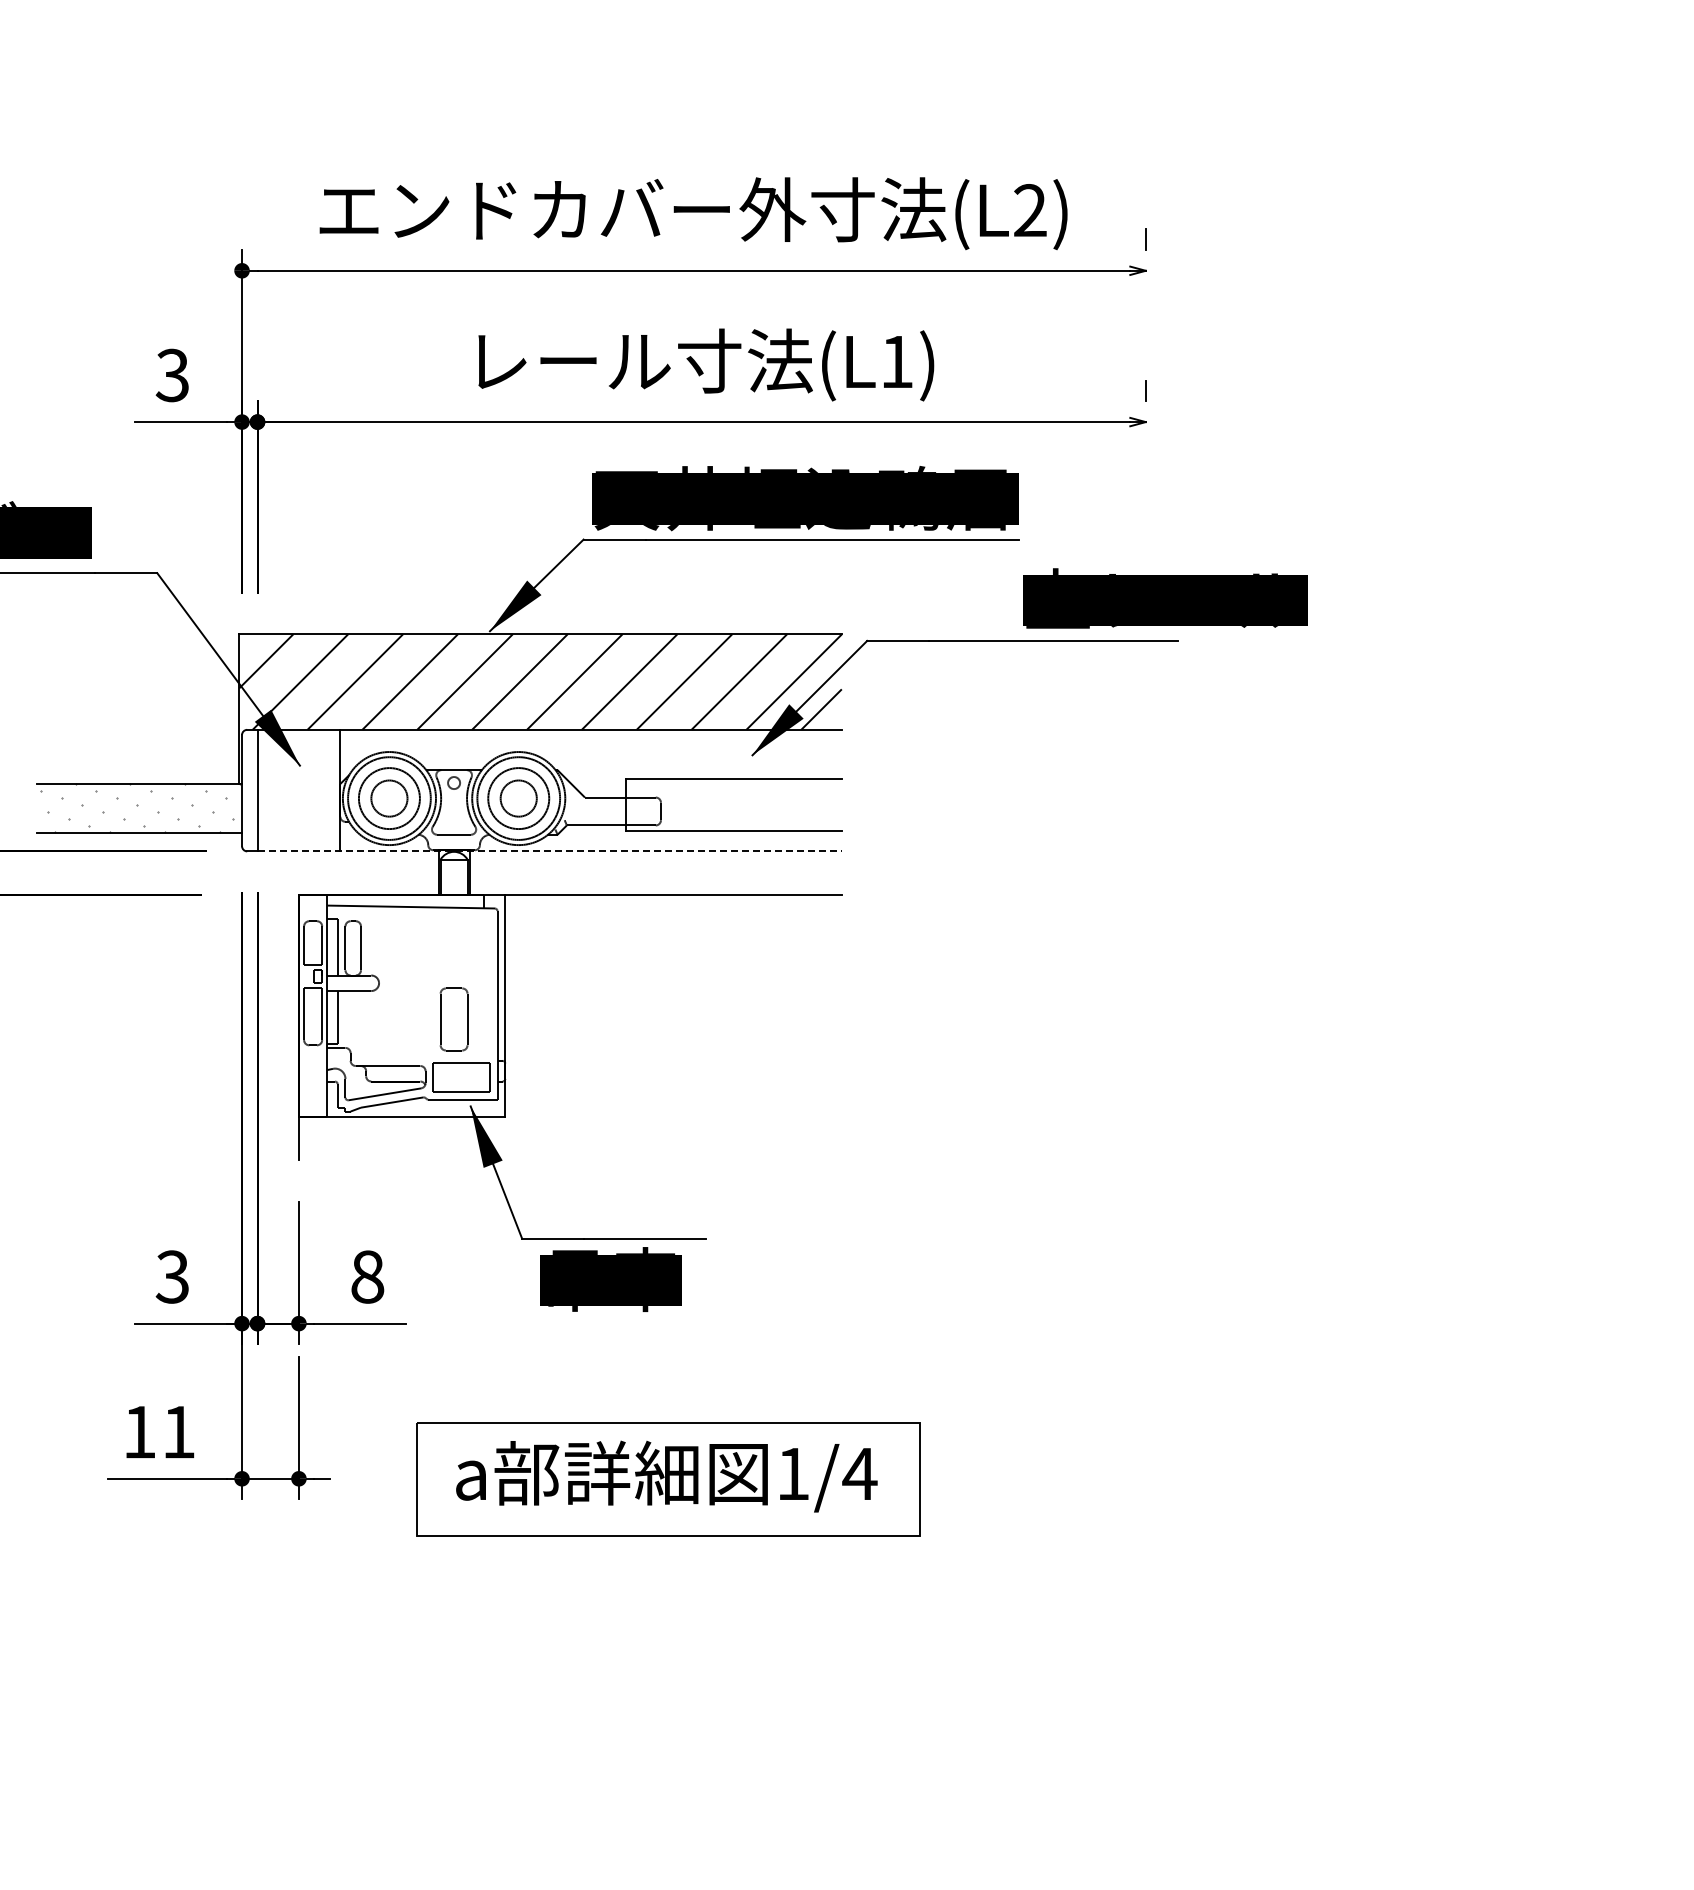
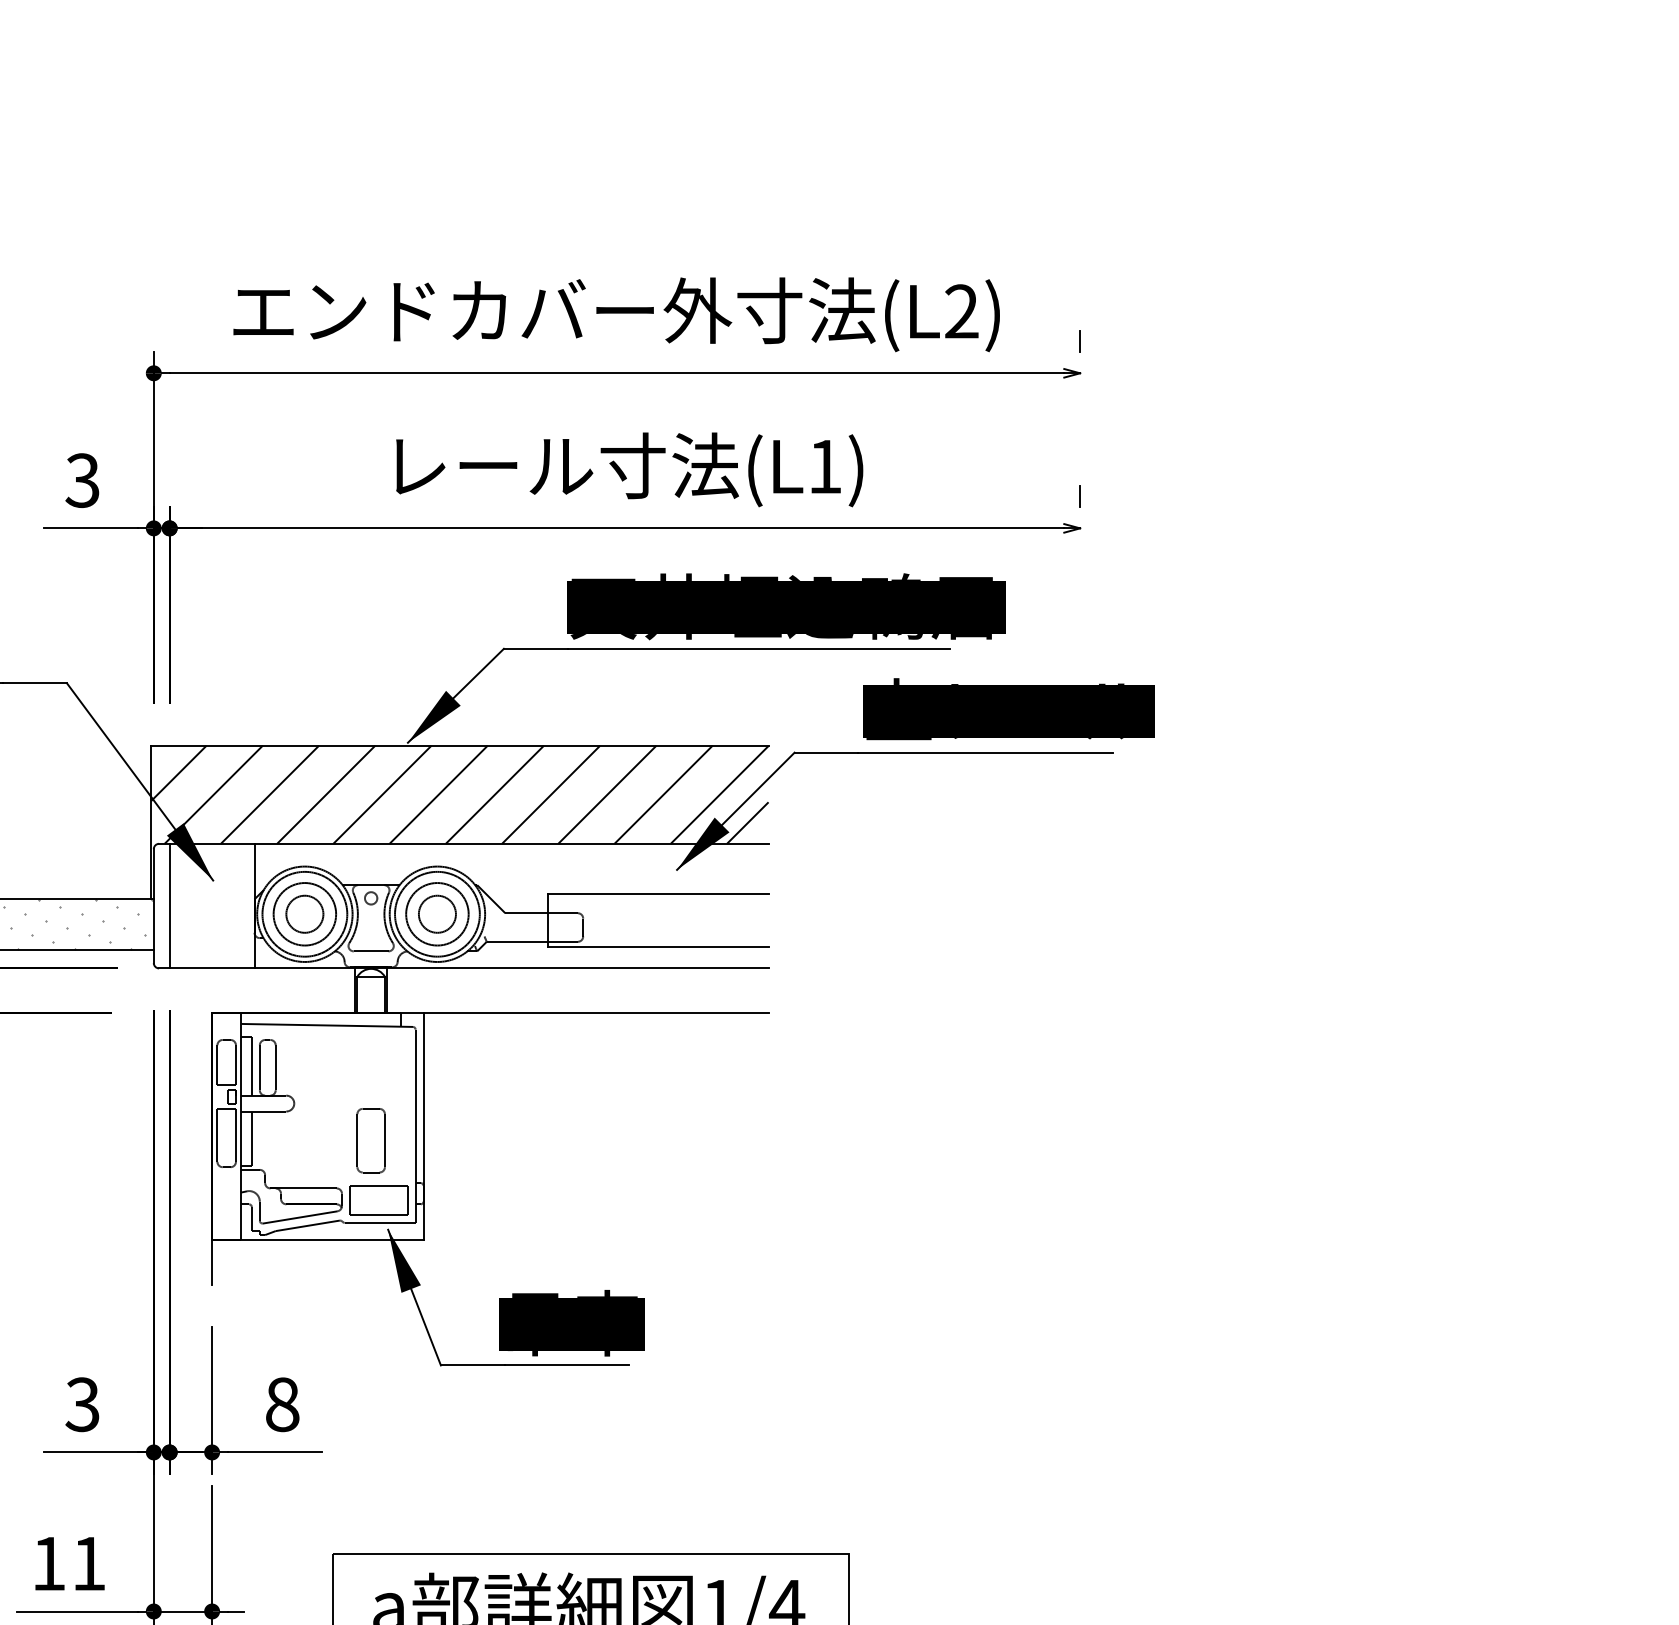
text: (805, 498) -> (786, 606), moved
text: (1165, 598) -> (1009, 709), moved
line: (550, 851) -> (469, 968), dashed -> solid
text: (610, 1279) -> (571, 1323), moved

